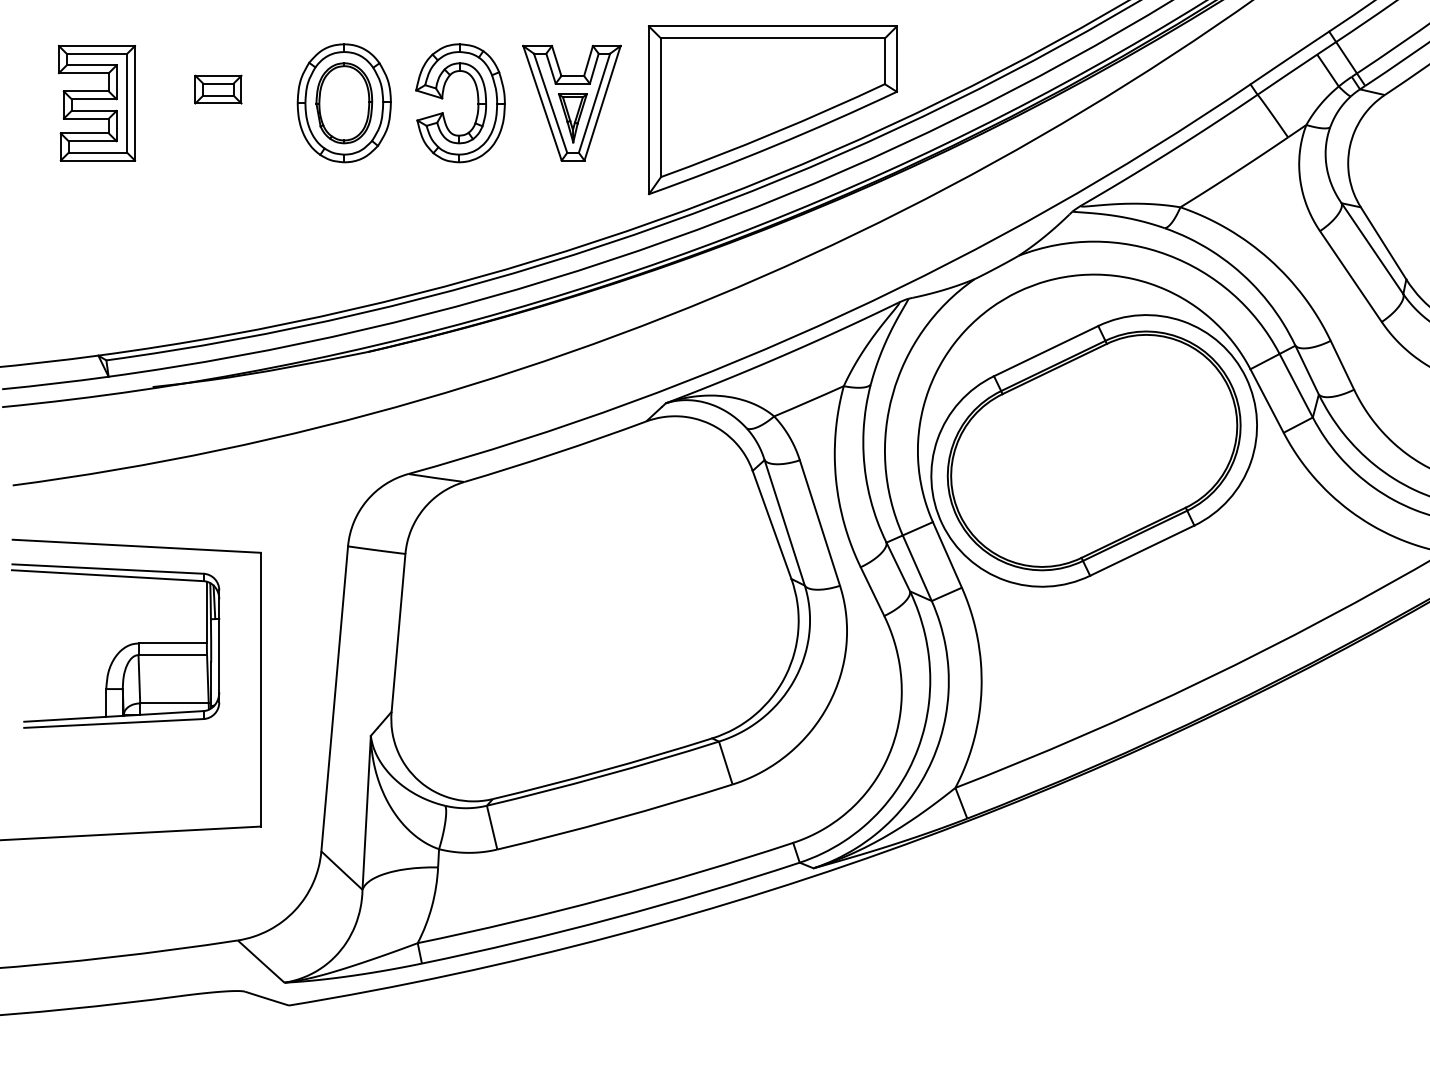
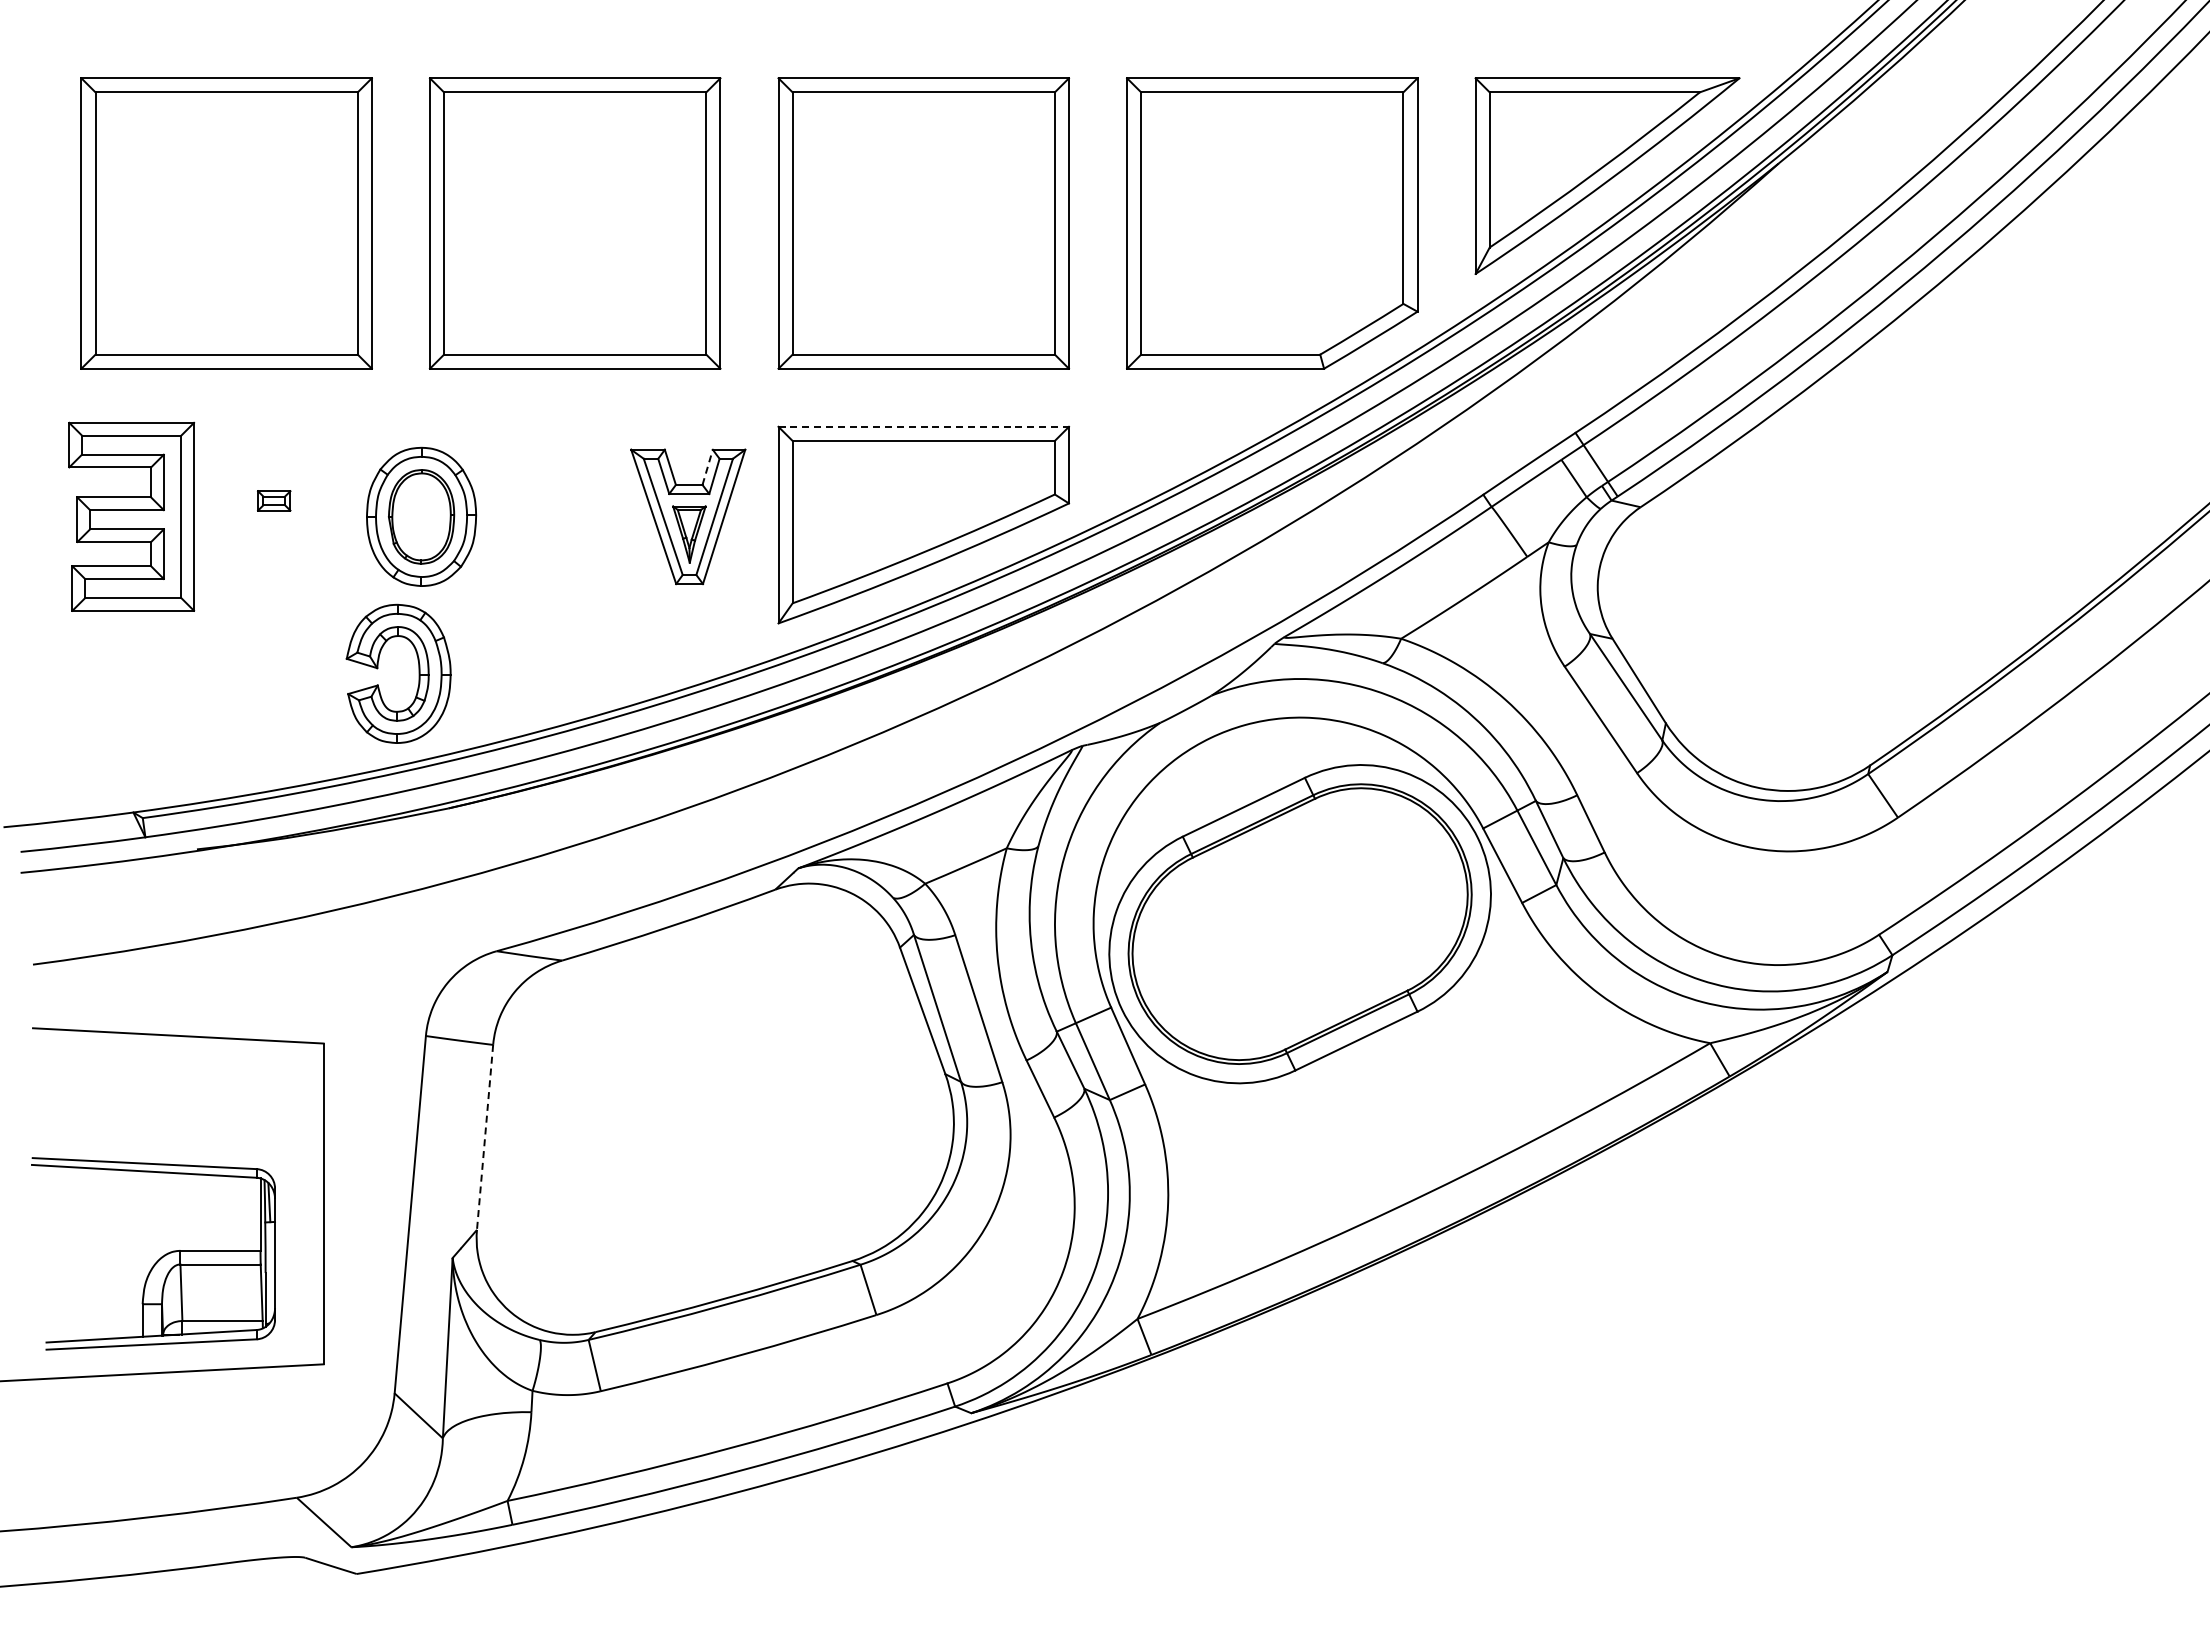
line: (773, 26) -> (924, 426), solid -> dashed
line: (588, 60) -> (707, 466), solid -> dashed
part: (218, 89) -> (274, 500), size x0.6
part: (96, 102) -> (131, 516), size x1.4
part: (477, 102) -> (418, 673), moved
line: (398, 632) -> (485, 1137), solid -> dashed
part: (120, 650) -> (159, 1258), moved

